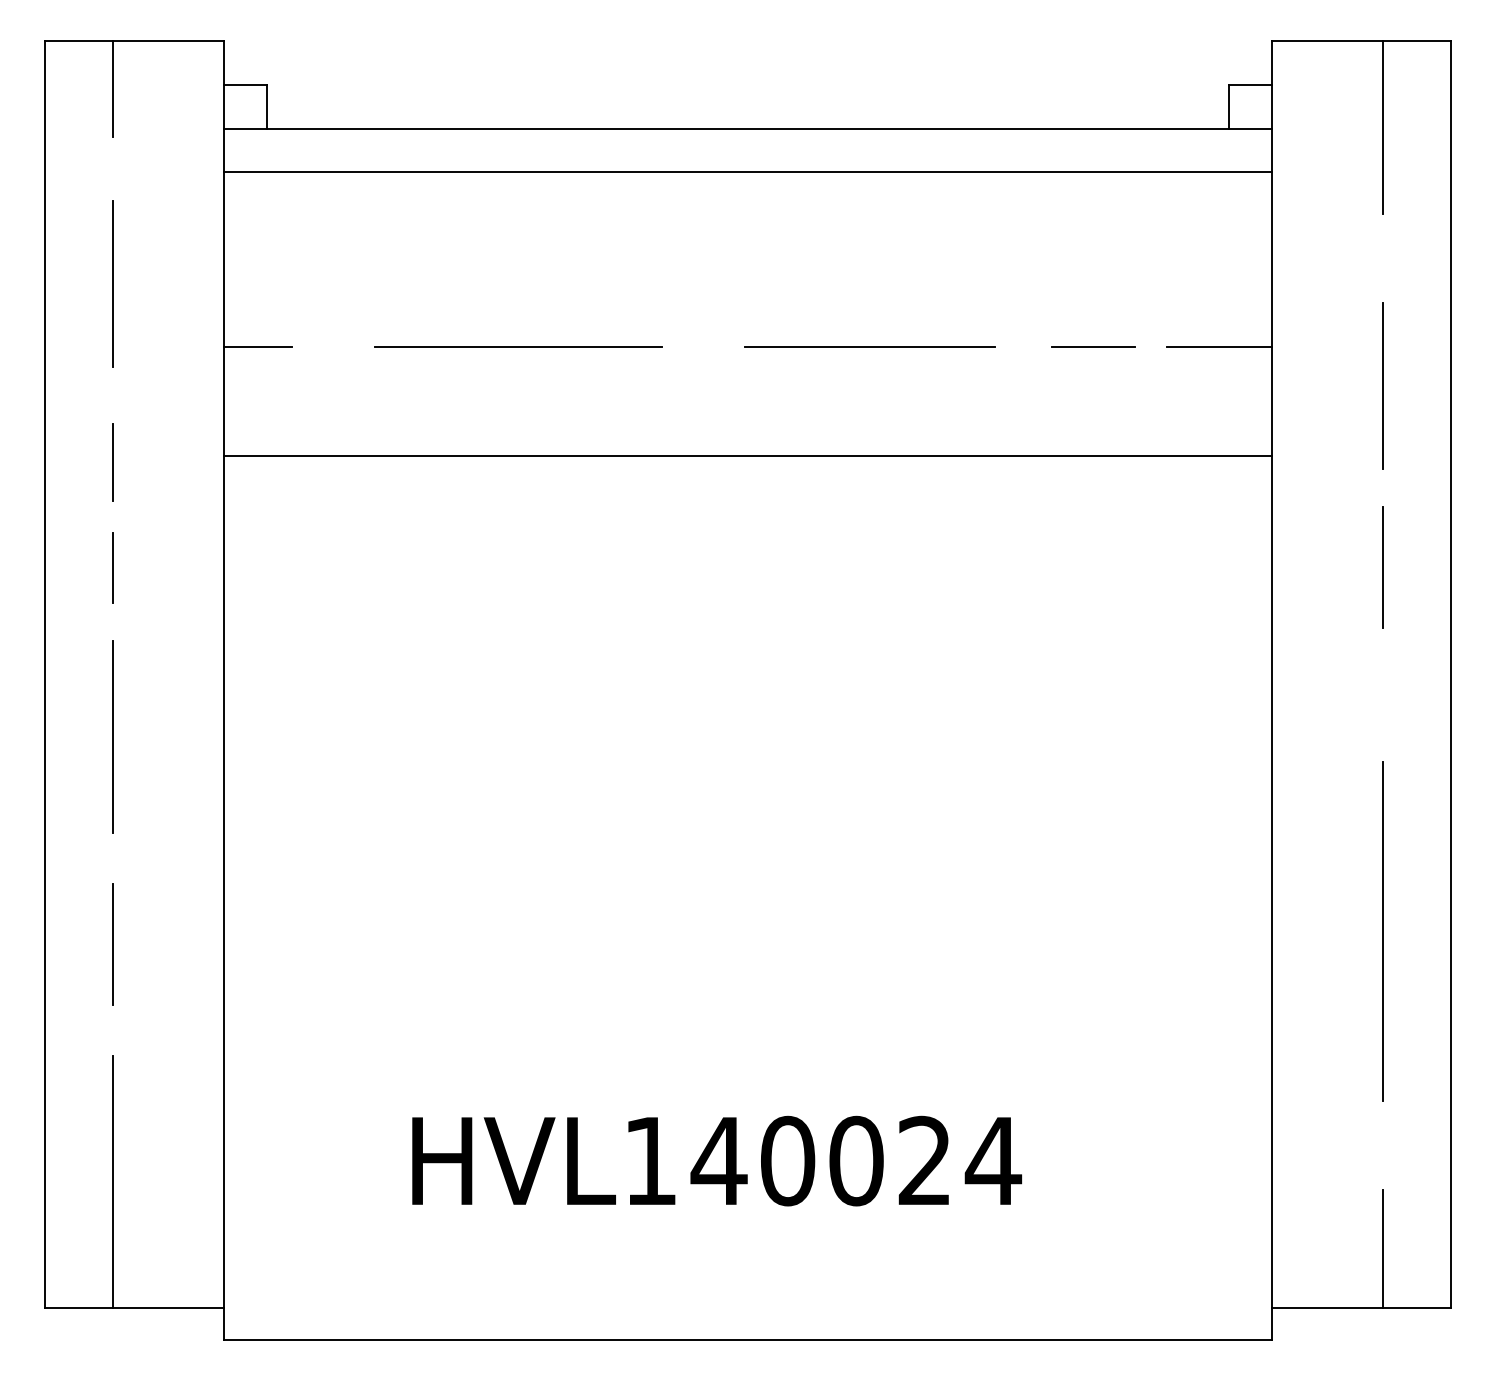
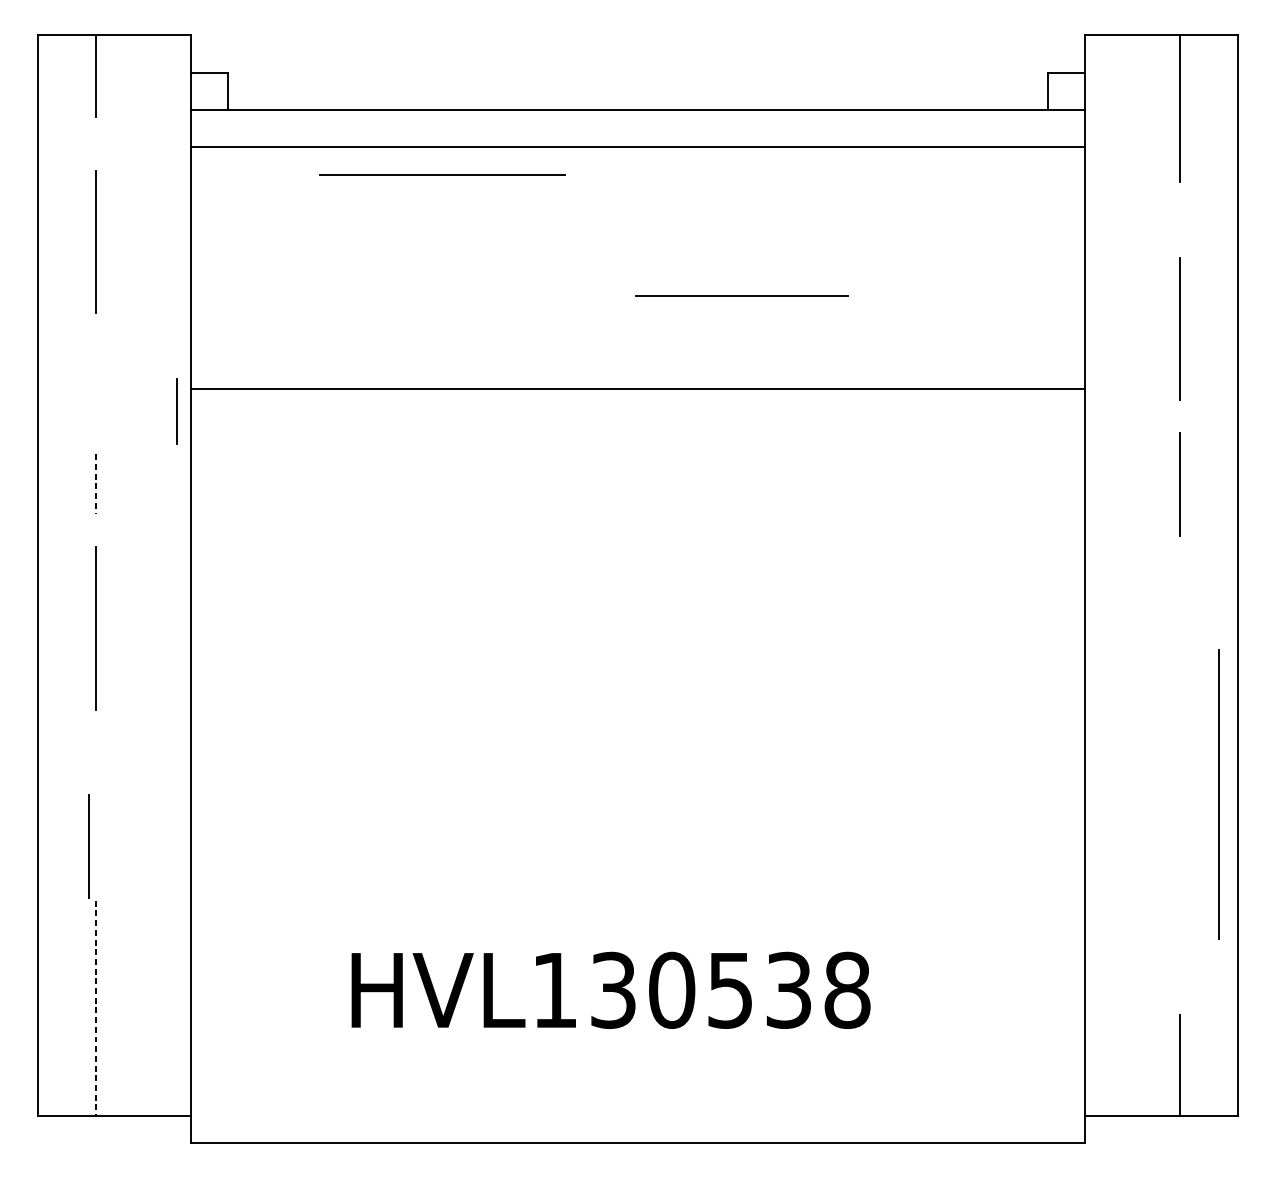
line: (518, 346) -> (442, 174), moved
line: (257, 347) -> (219, 296), removed
line: (1093, 347) -> (932, 296), removed
line: (1219, 347) -> (1040, 296), removed
line: (112, 462) -> (177, 411), moved
line: (112, 568) -> (95, 484), solid -> dashed
line: (1382, 931) -> (1218, 794), moved
line: (112, 944) -> (89, 846), moved
text: (856, 1160) -> (730, 989), HVL140024 -> HVL130538
line: (112, 1182) -> (95, 1008), solid -> dashed

